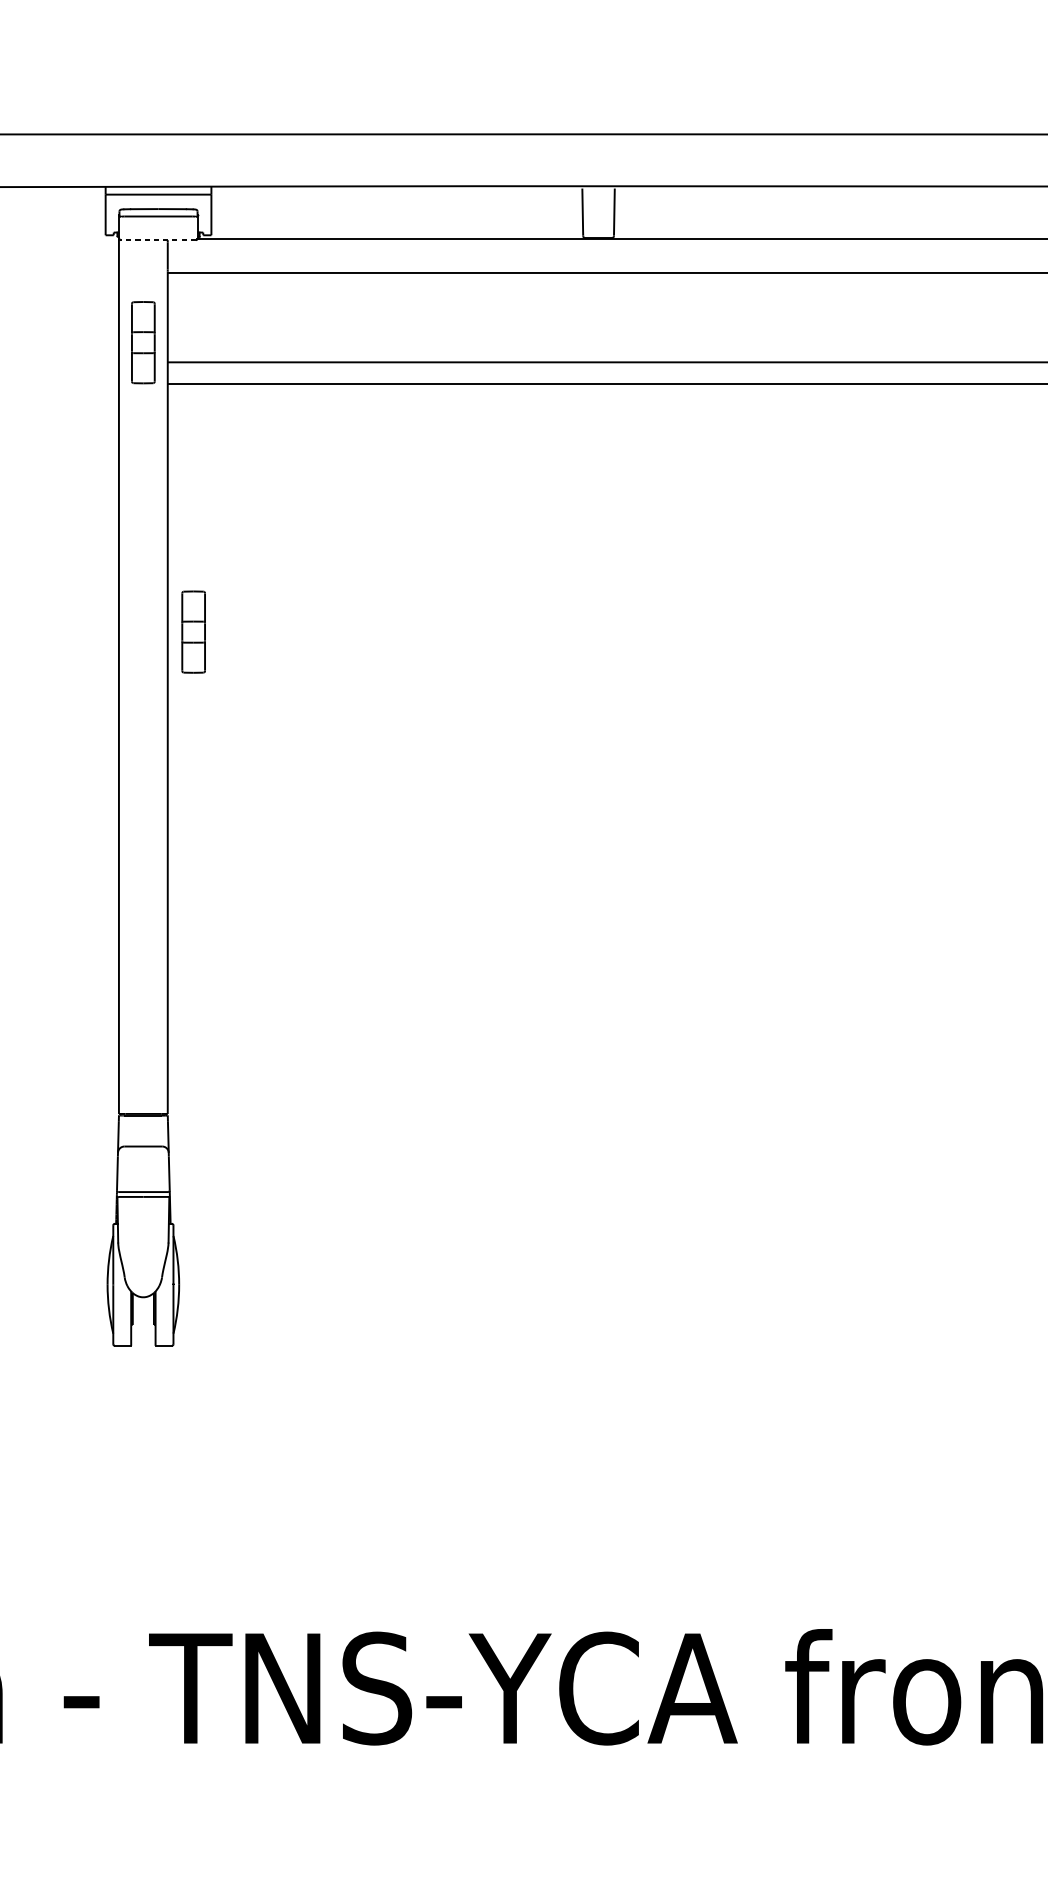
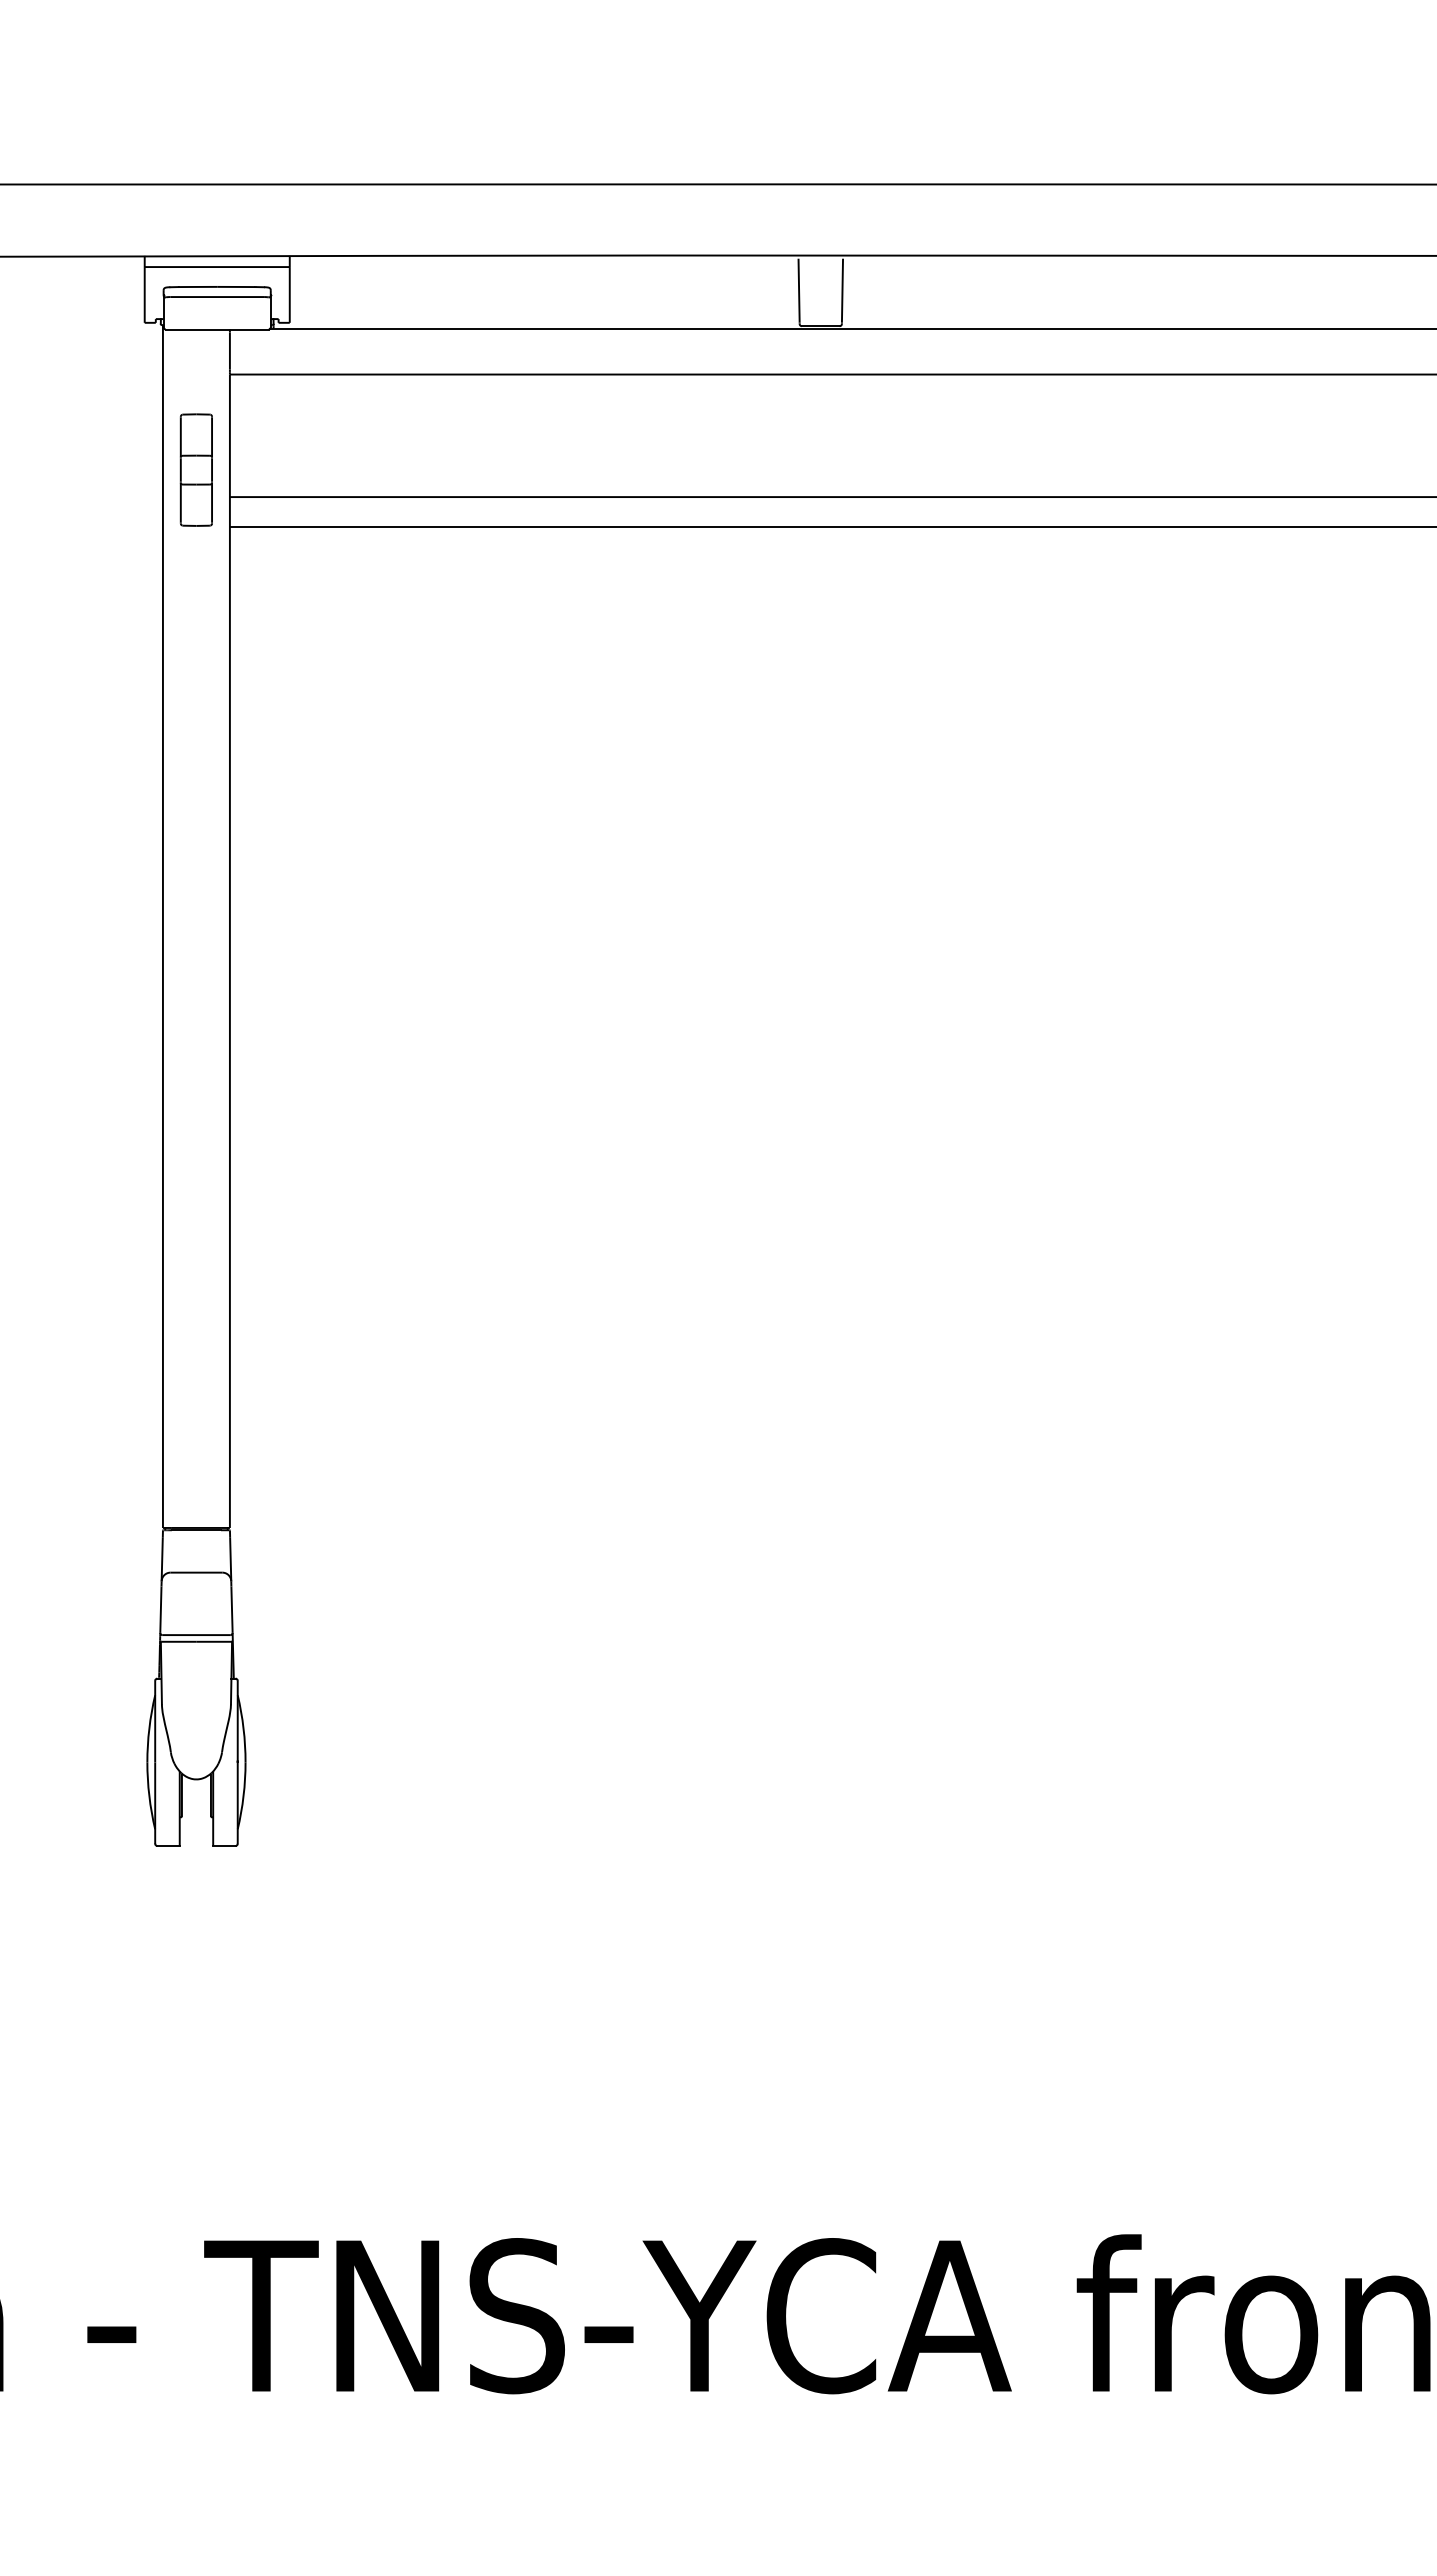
line: (157, 240) -> (216, 329), dashed -> solid
part: (192, 631) -> (264, 866), removed

